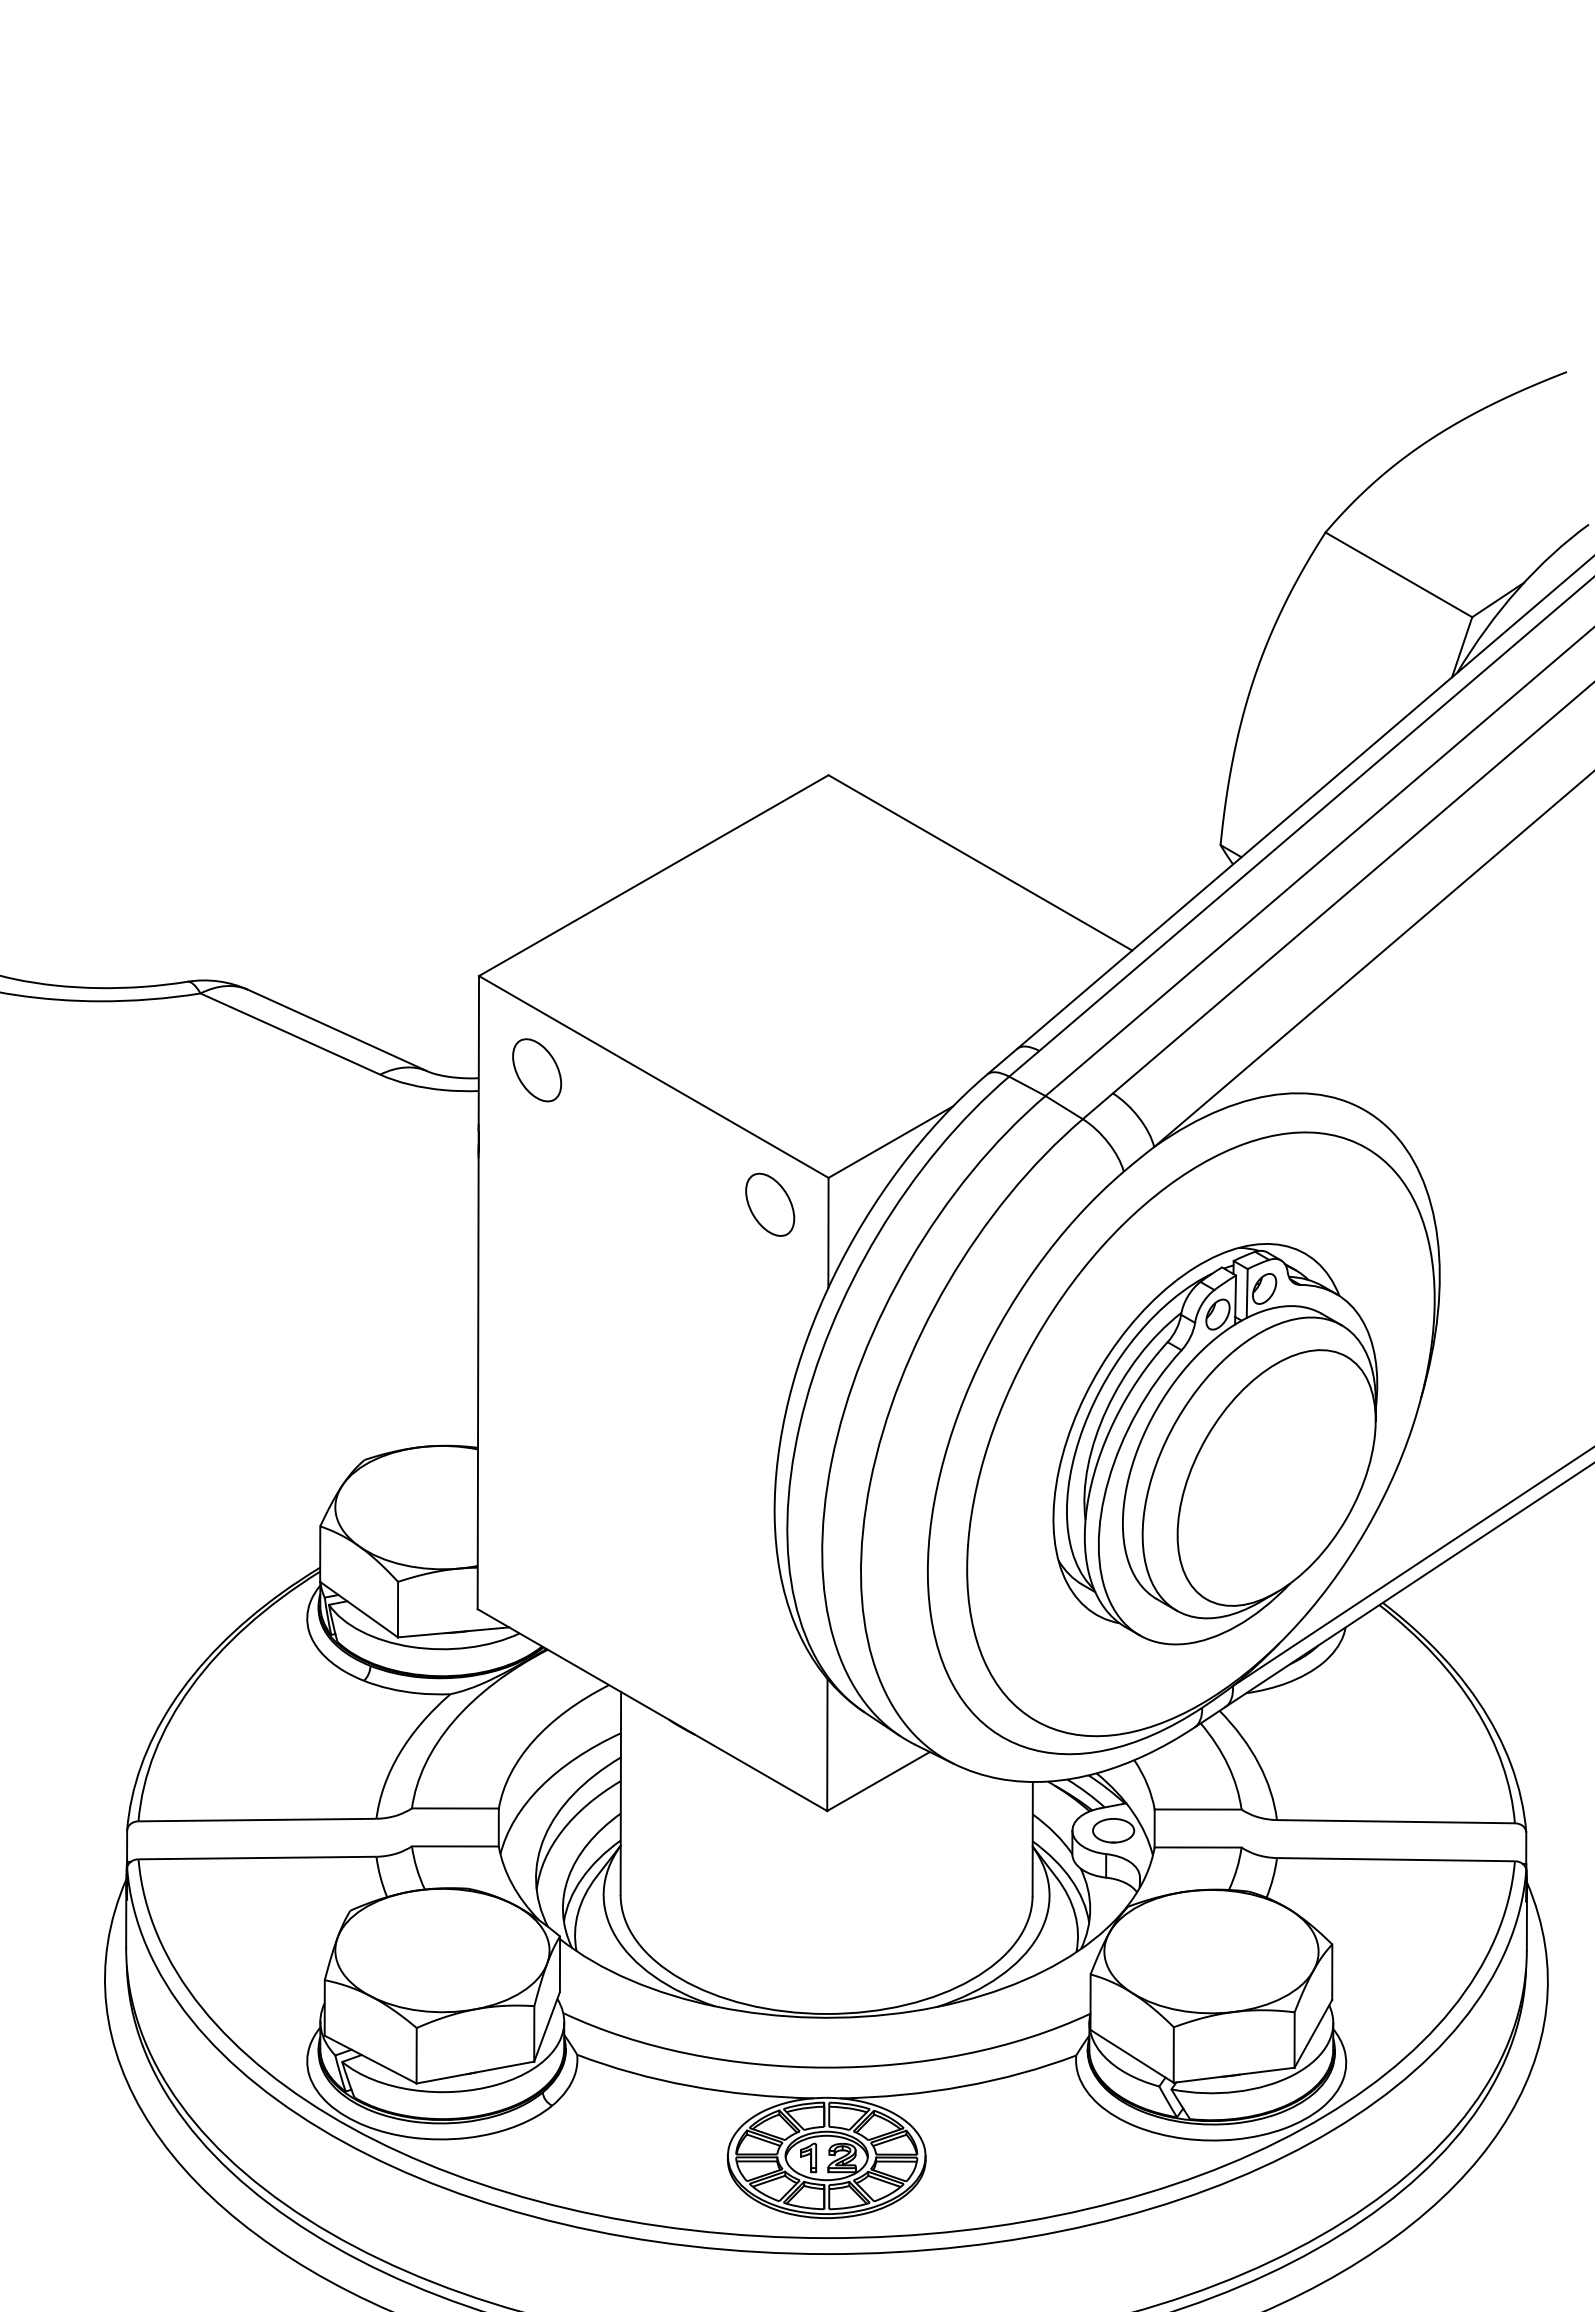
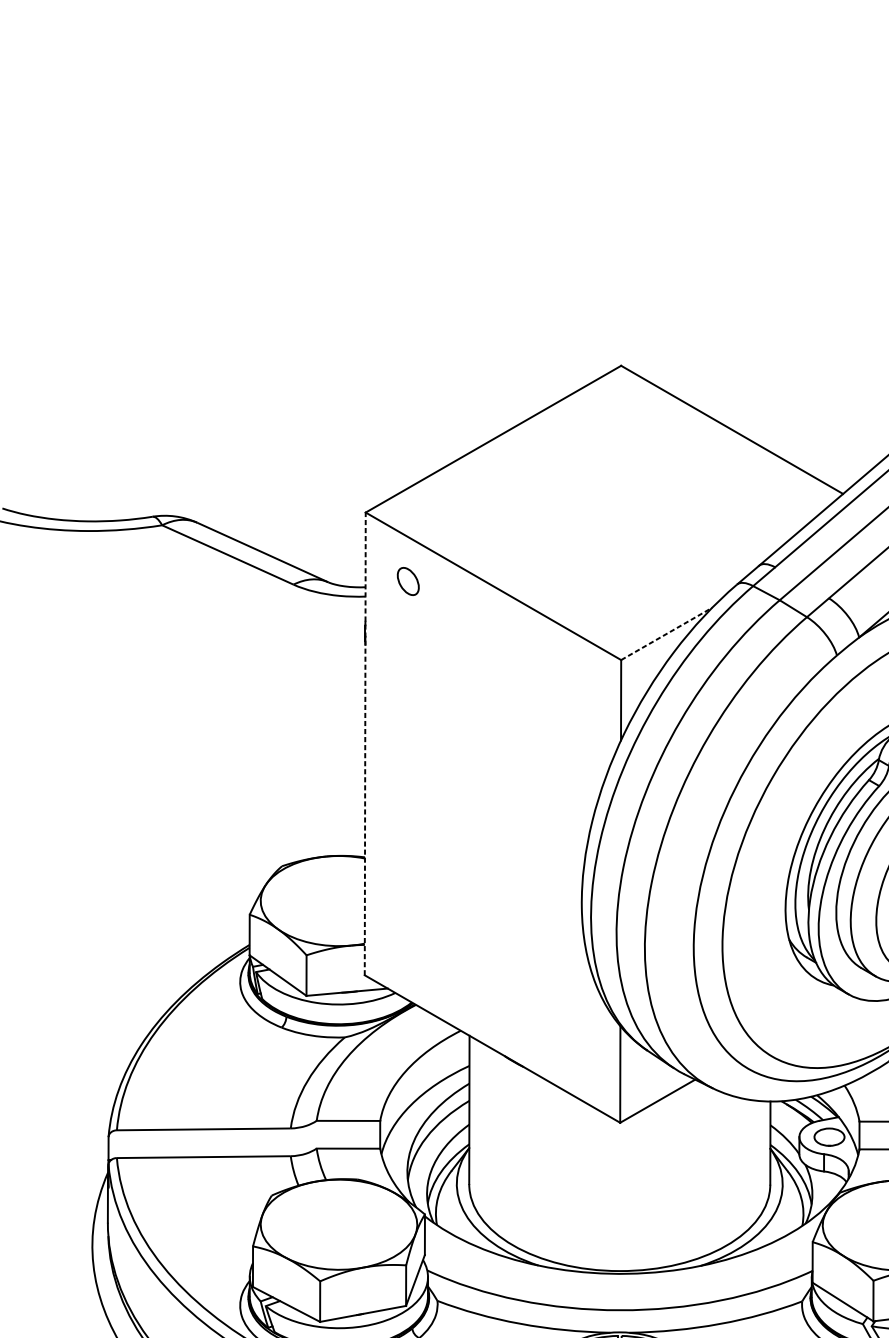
part: (537, 1070) -> (408, 581), size x0.6
line: (890, 1142) -> (666, 634), solid -> dashed
part: (770, 1204) -> (578, 679), removed
line: (478, 1292) -> (365, 743), solid -> dashed

